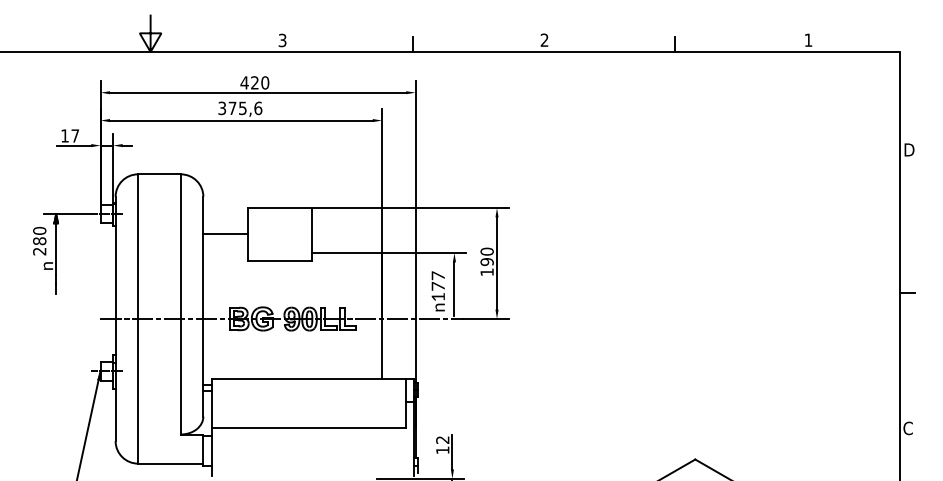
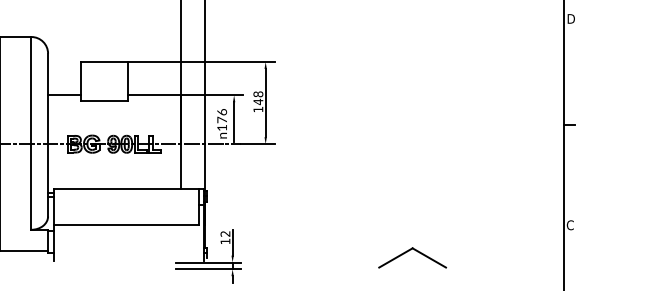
line: (225, 234) -> (64, 95), moved
text: (486, 256) -> (257, 97), 190 -> 148
text: (437, 275) -> (221, 111), 177 -> 176

